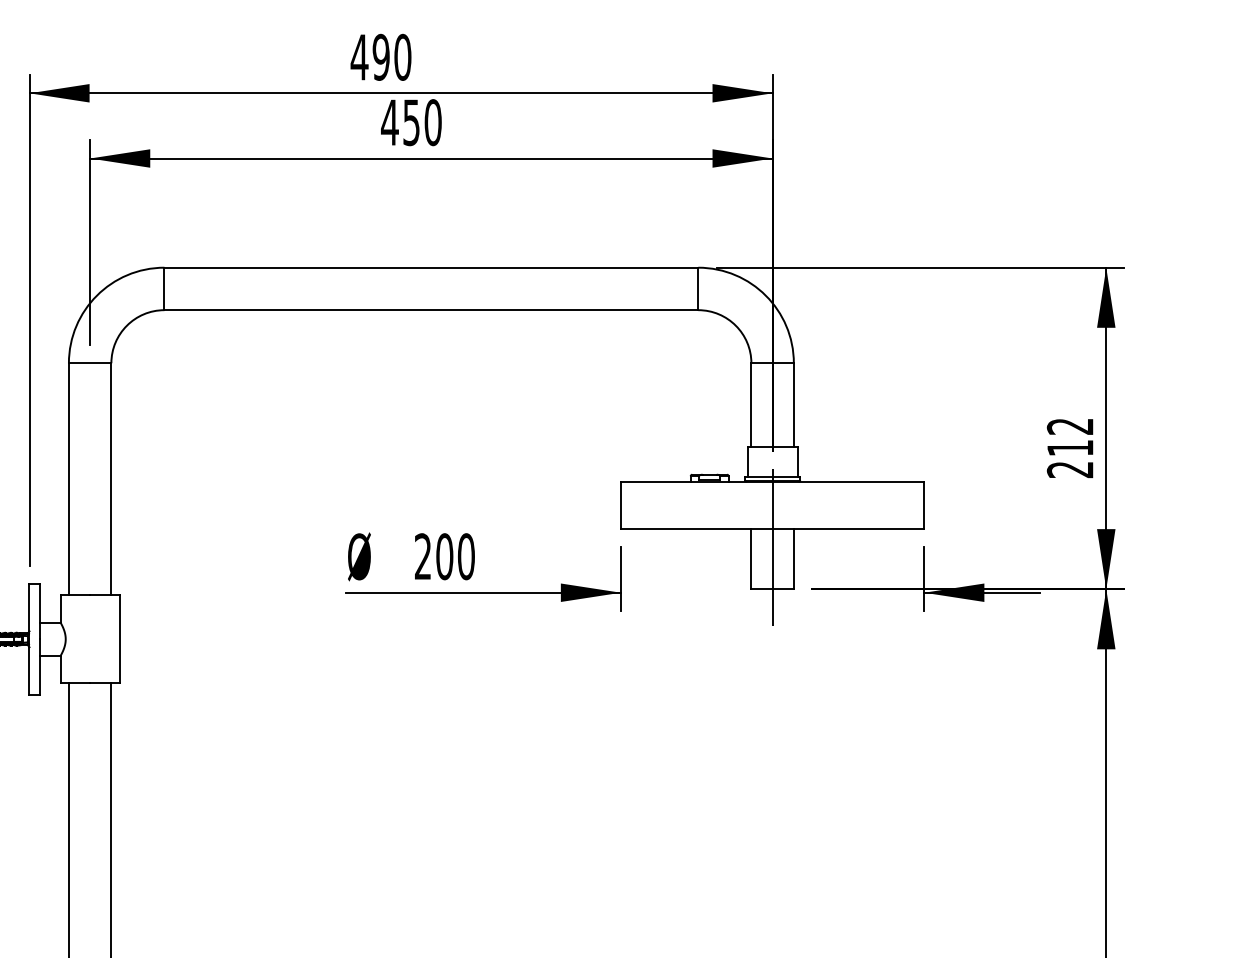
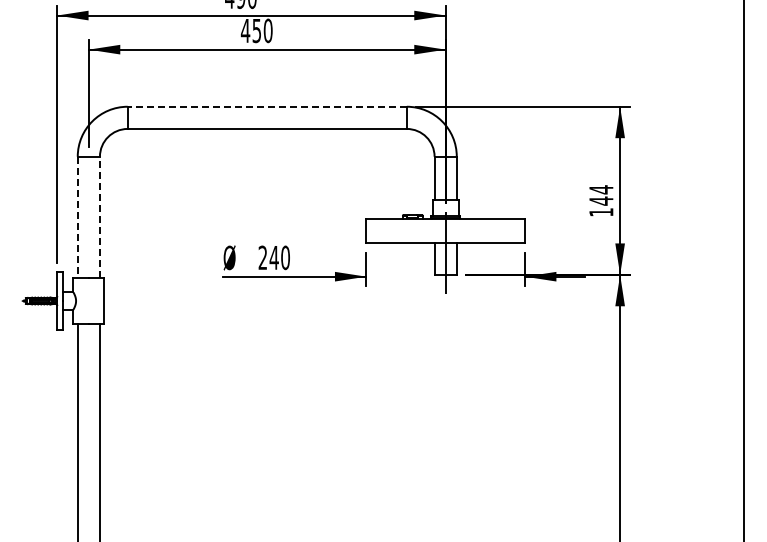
line: (431, 267) -> (267, 106), solid -> dashed
text: (1070, 447) -> (601, 200), 212 -> 144
line: (68, 479) -> (77, 217), solid -> dashed
line: (110, 479) -> (99, 217), solid -> dashed
text: (443, 556) -> (273, 257), 200 -> 240

